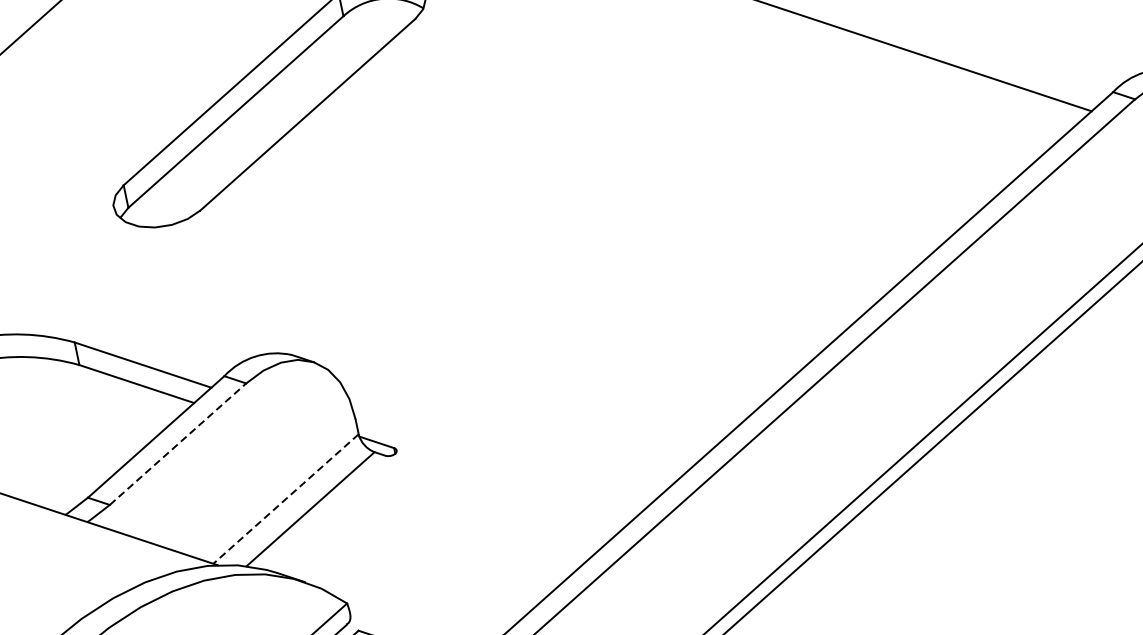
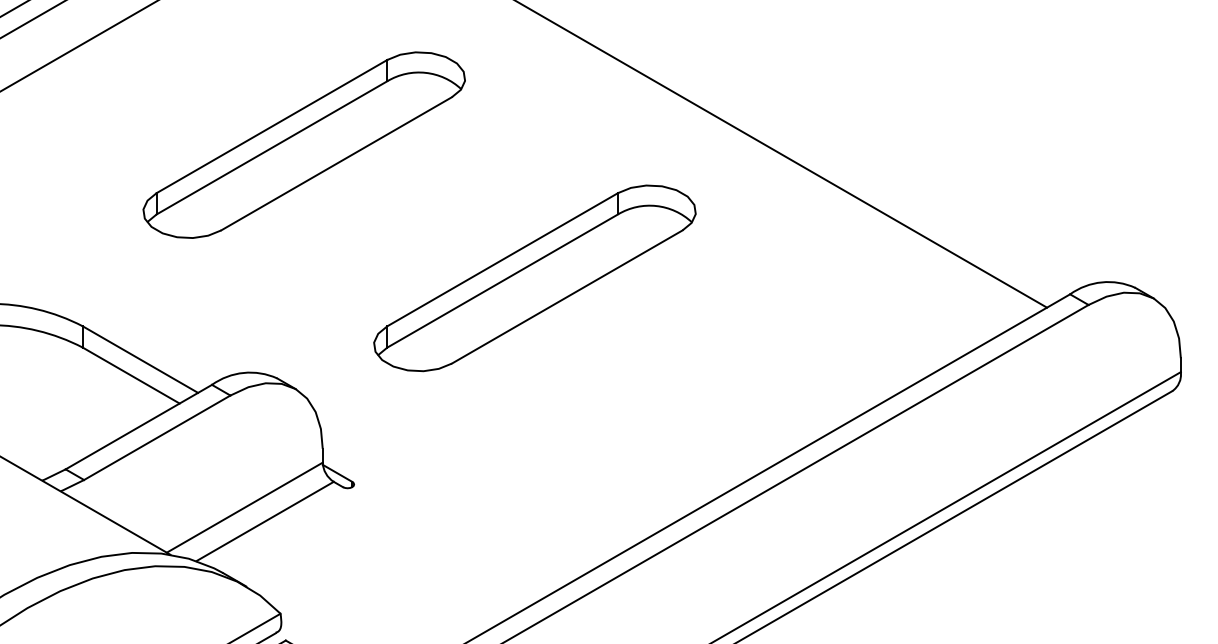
part: (542, 192) -> (534, 278), added
line: (178, 443) -> (157, 437), dashed -> solid
line: (285, 498) -> (244, 507), dashed -> solid

